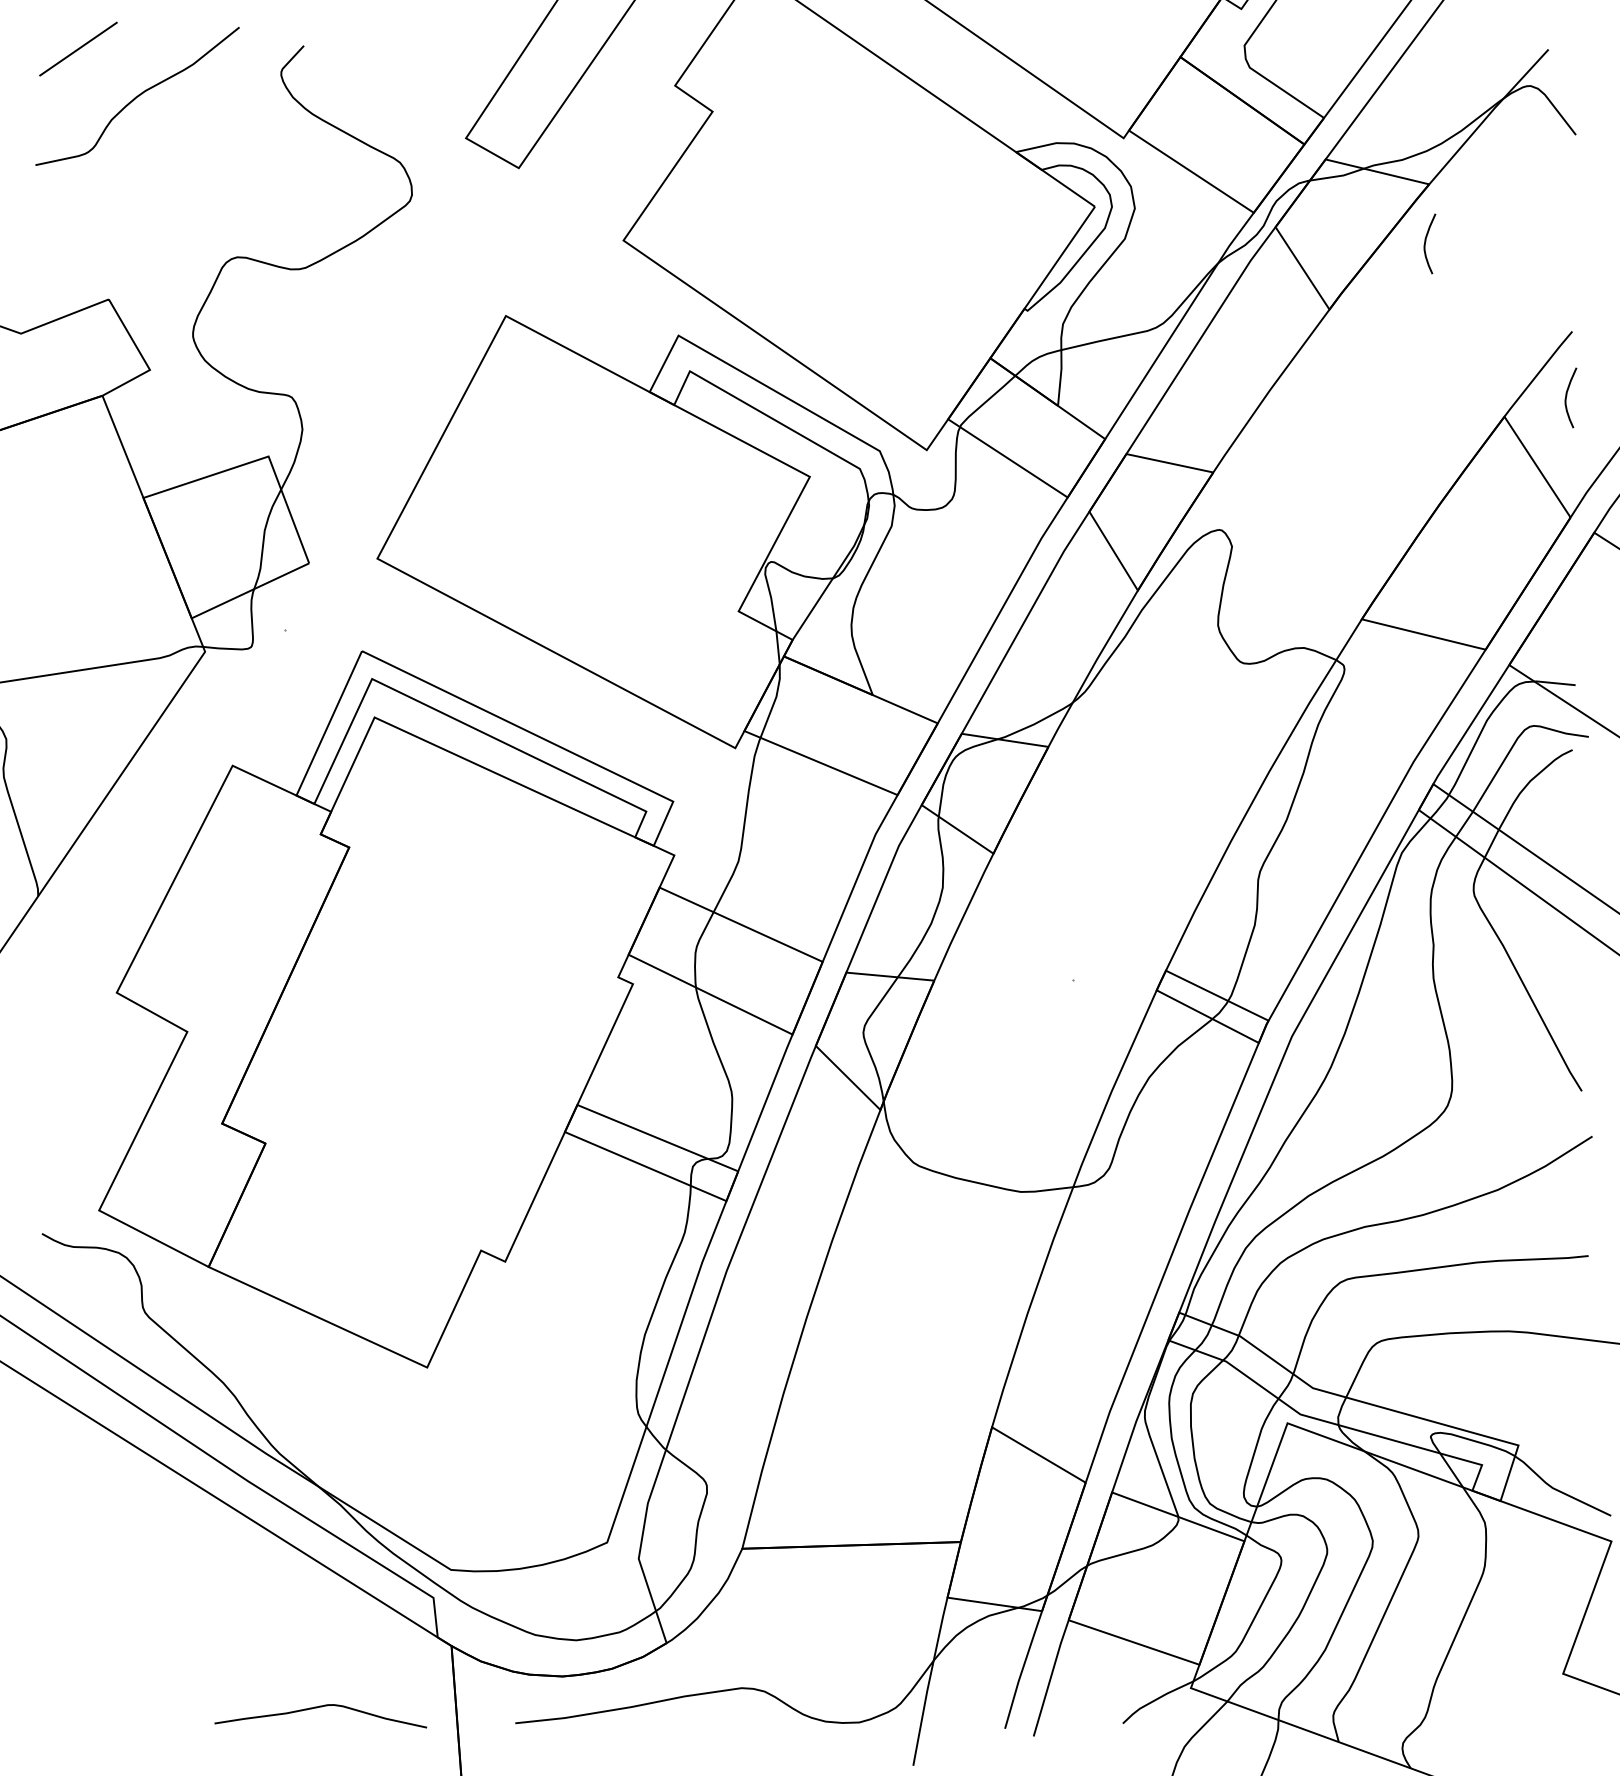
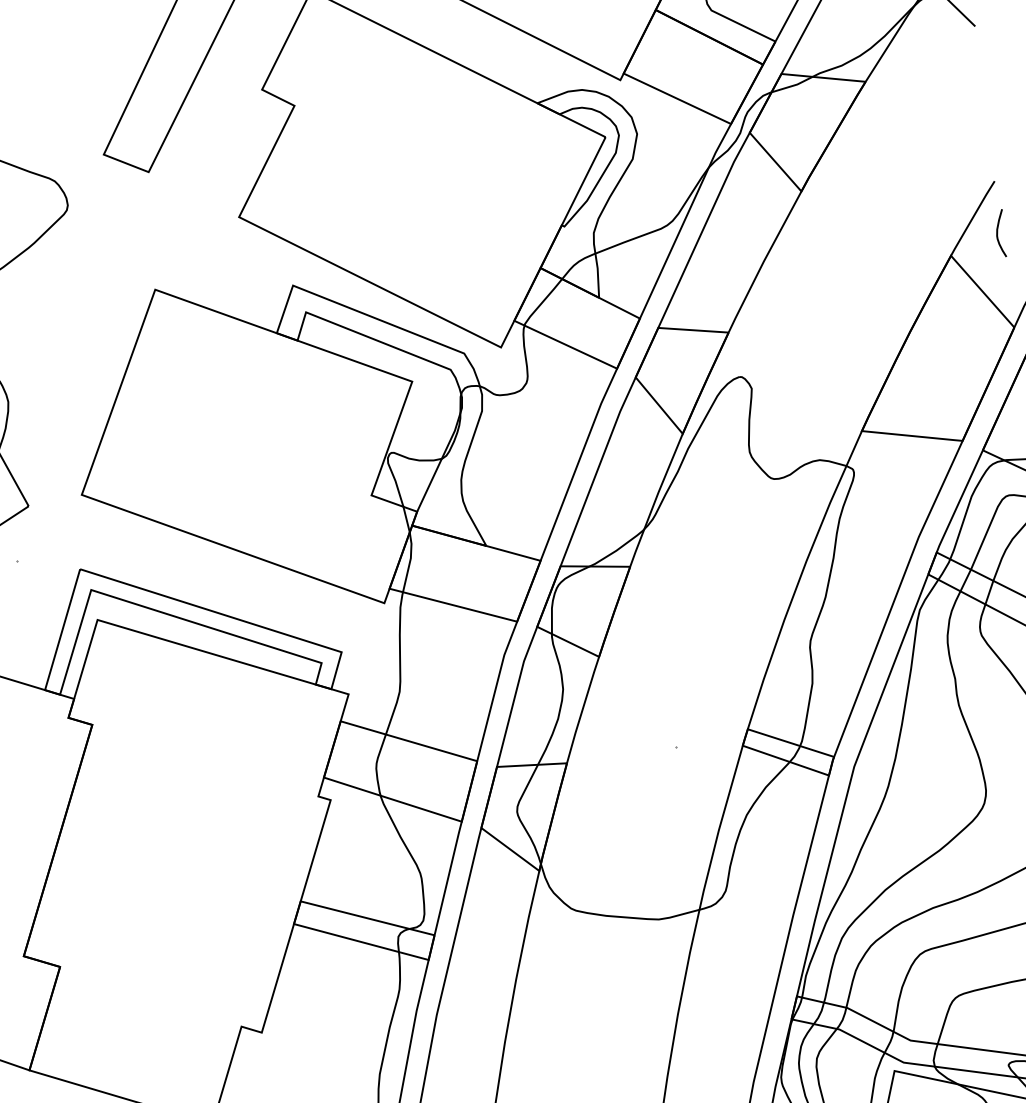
curve: (1426, 241) -> (869, 127), removed

